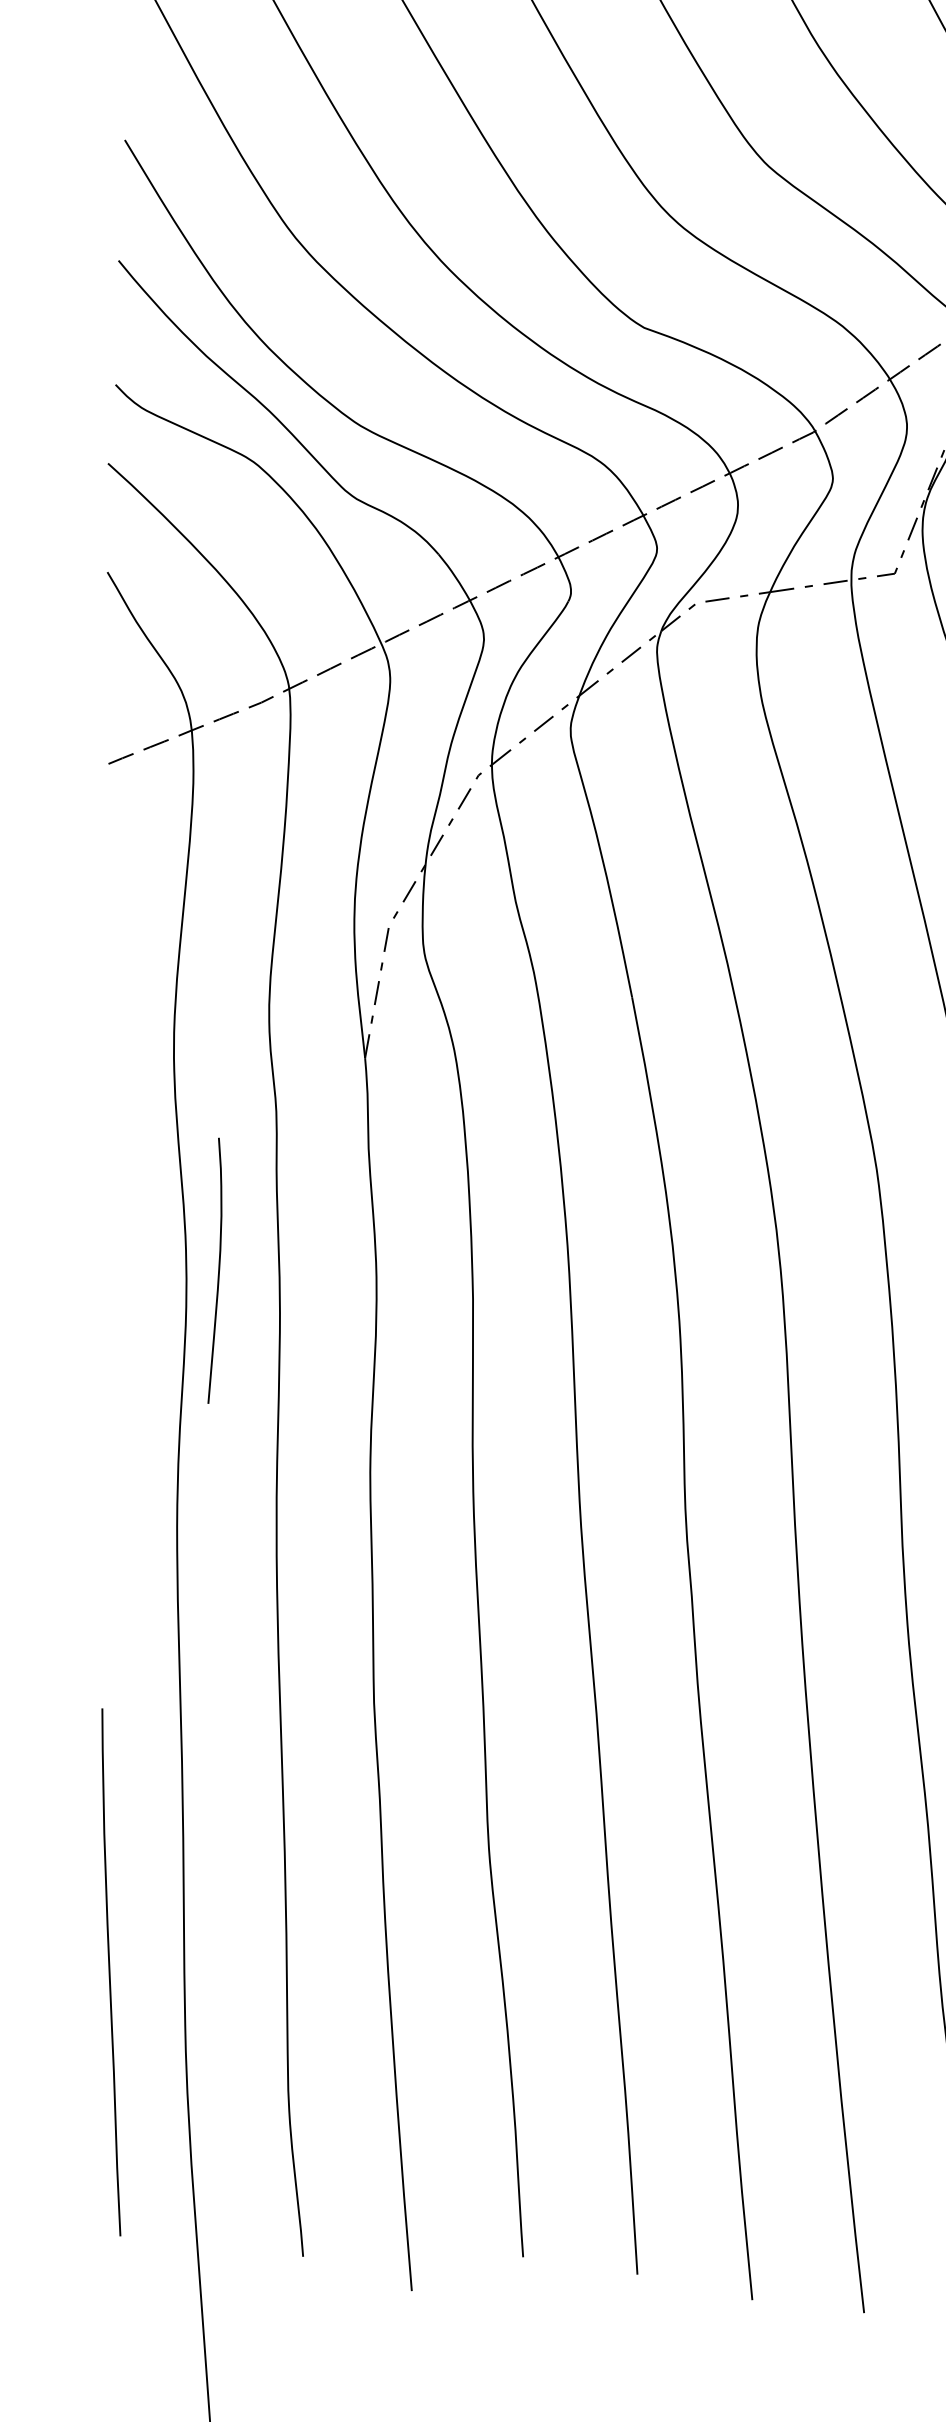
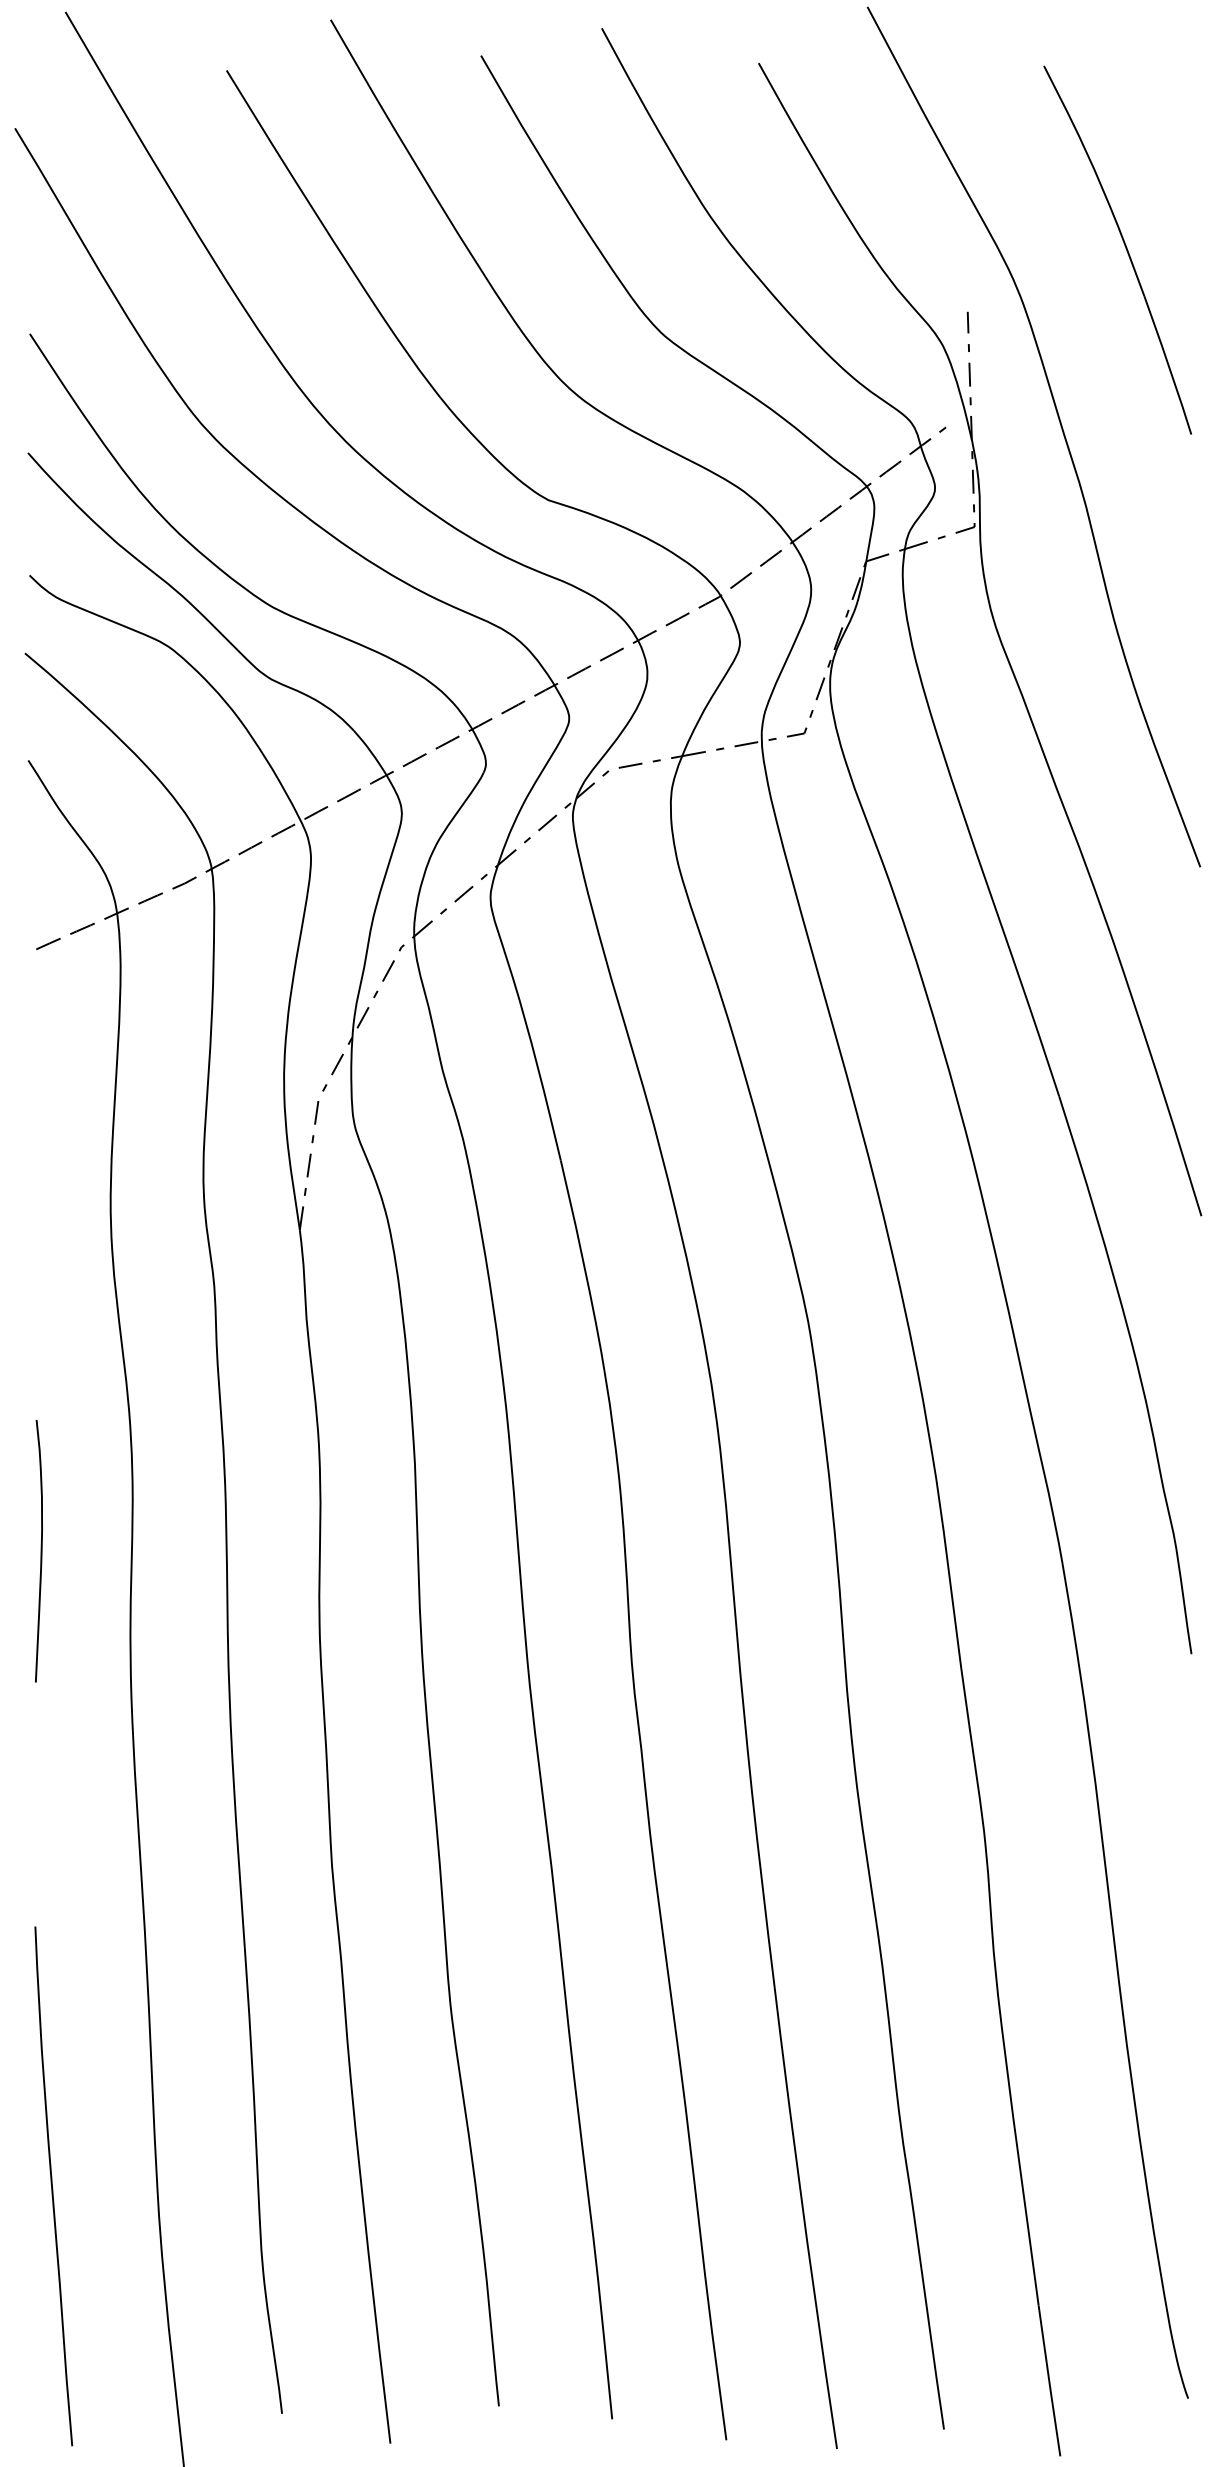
curve: (217, 1271) -> (40, 1551), moved
curve: (110, 1972) -> (52, 2186), moved

